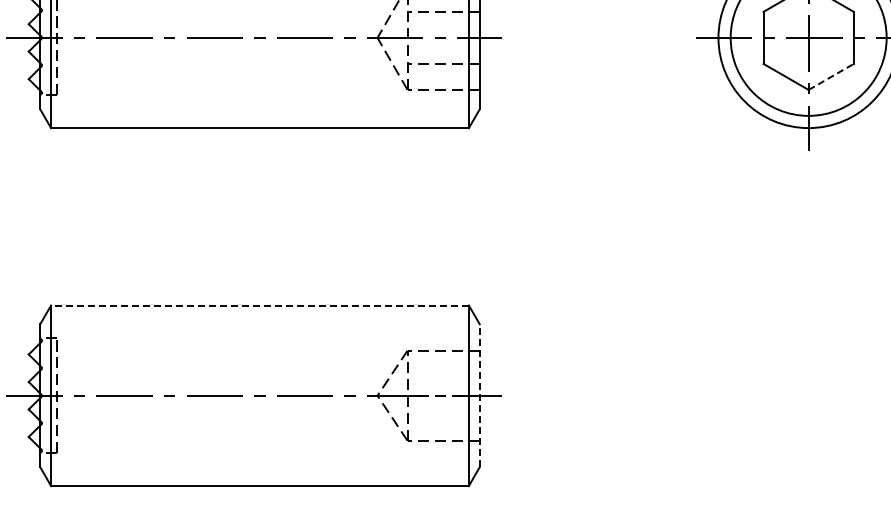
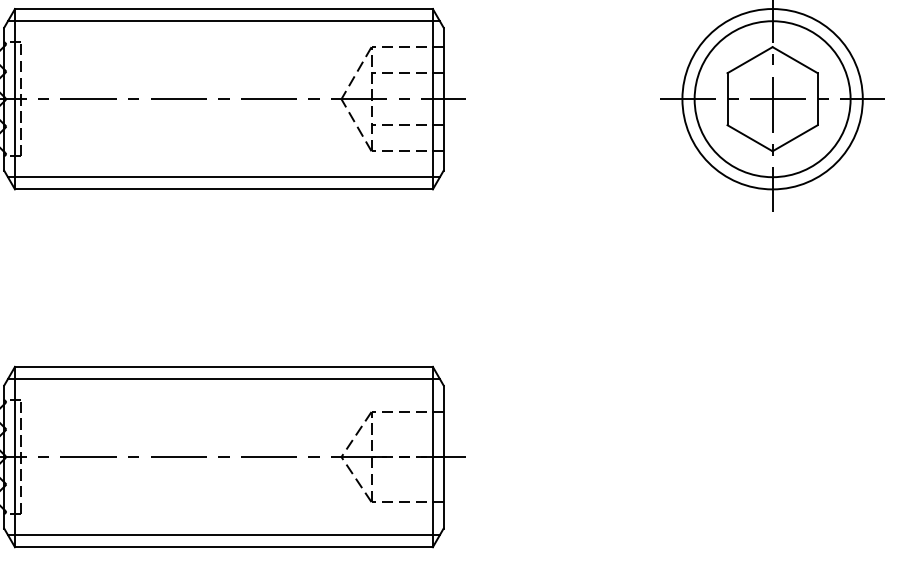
line: (831, 77) -> (795, 138), dashed -> solid
line: (259, 116) -> (223, 177), added
line: (259, 305) -> (223, 366), dashed -> solid
line: (259, 318) -> (223, 379), added
line: (479, 395) -> (443, 456), dashed -> solid
line: (259, 474) -> (223, 535), added

